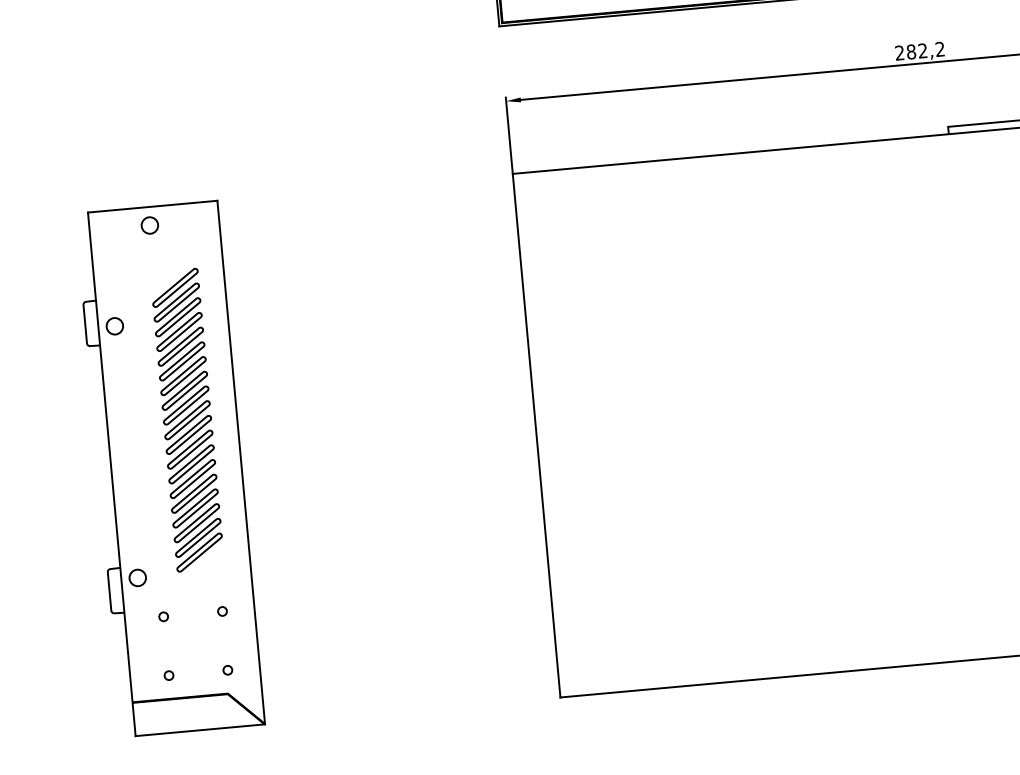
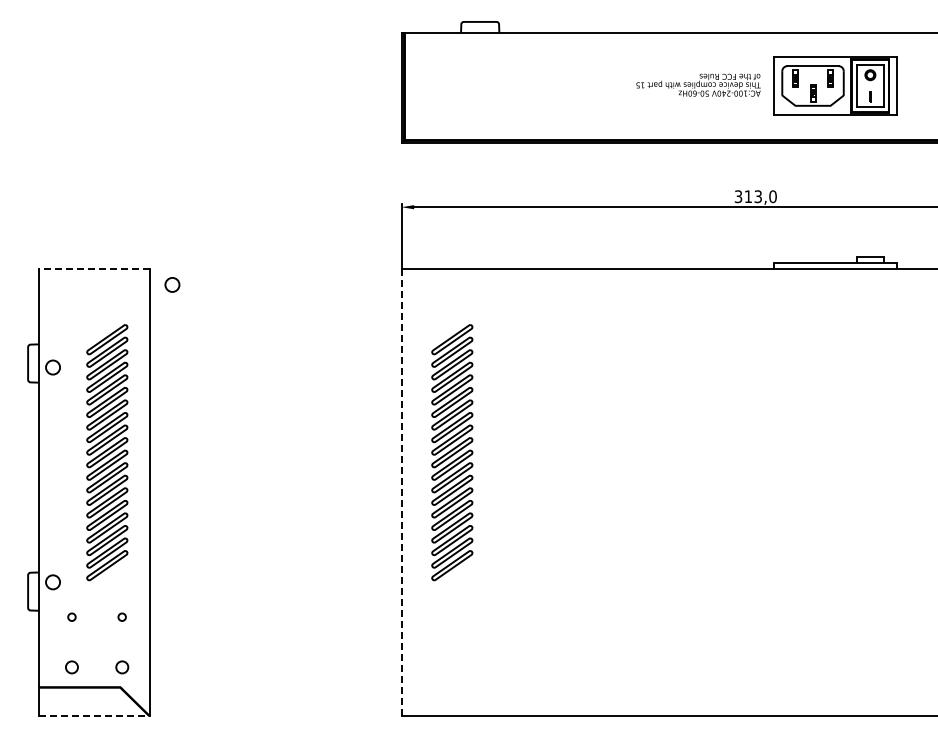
text: (919, 50) -> (755, 196), 282,2 -> 313,0
line: (151, 207) -> (93, 269), solid -> dashed
circle: (149, 224) -> (172, 284), moved
part: (591, 383) -> (452, 452), added
line: (536, 436) -> (401, 493), solid -> dashed
circle: (227, 670) -> (121, 667), size x1.6
circle: (168, 675) -> (71, 667), size x1.6
line: (200, 730) -> (94, 716), solid -> dashed

